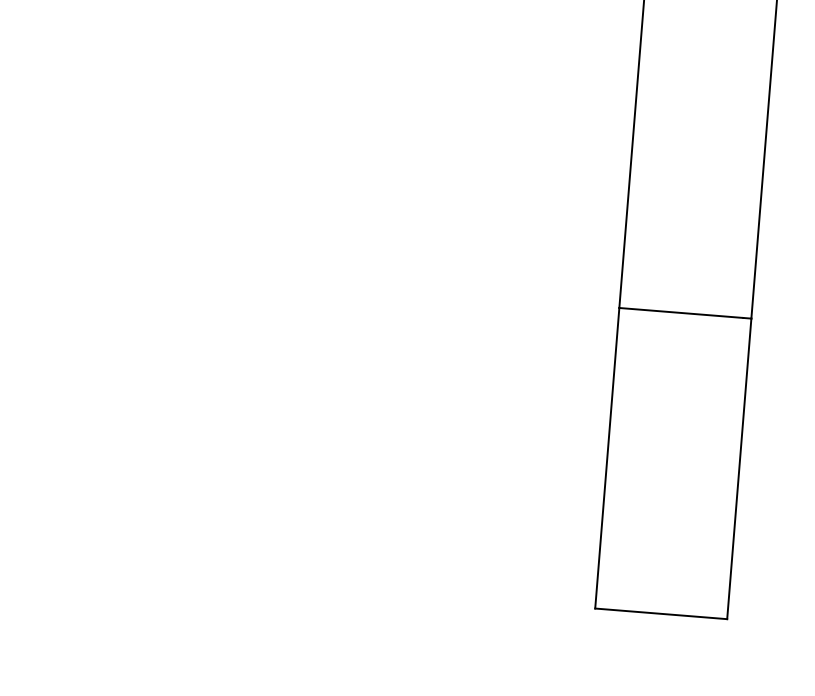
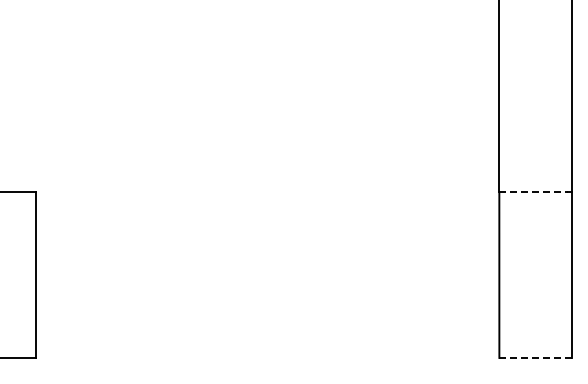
line: (681, 313) -> (533, 192), solid -> dashed
line: (660, 613) -> (535, 357), solid -> dashed

